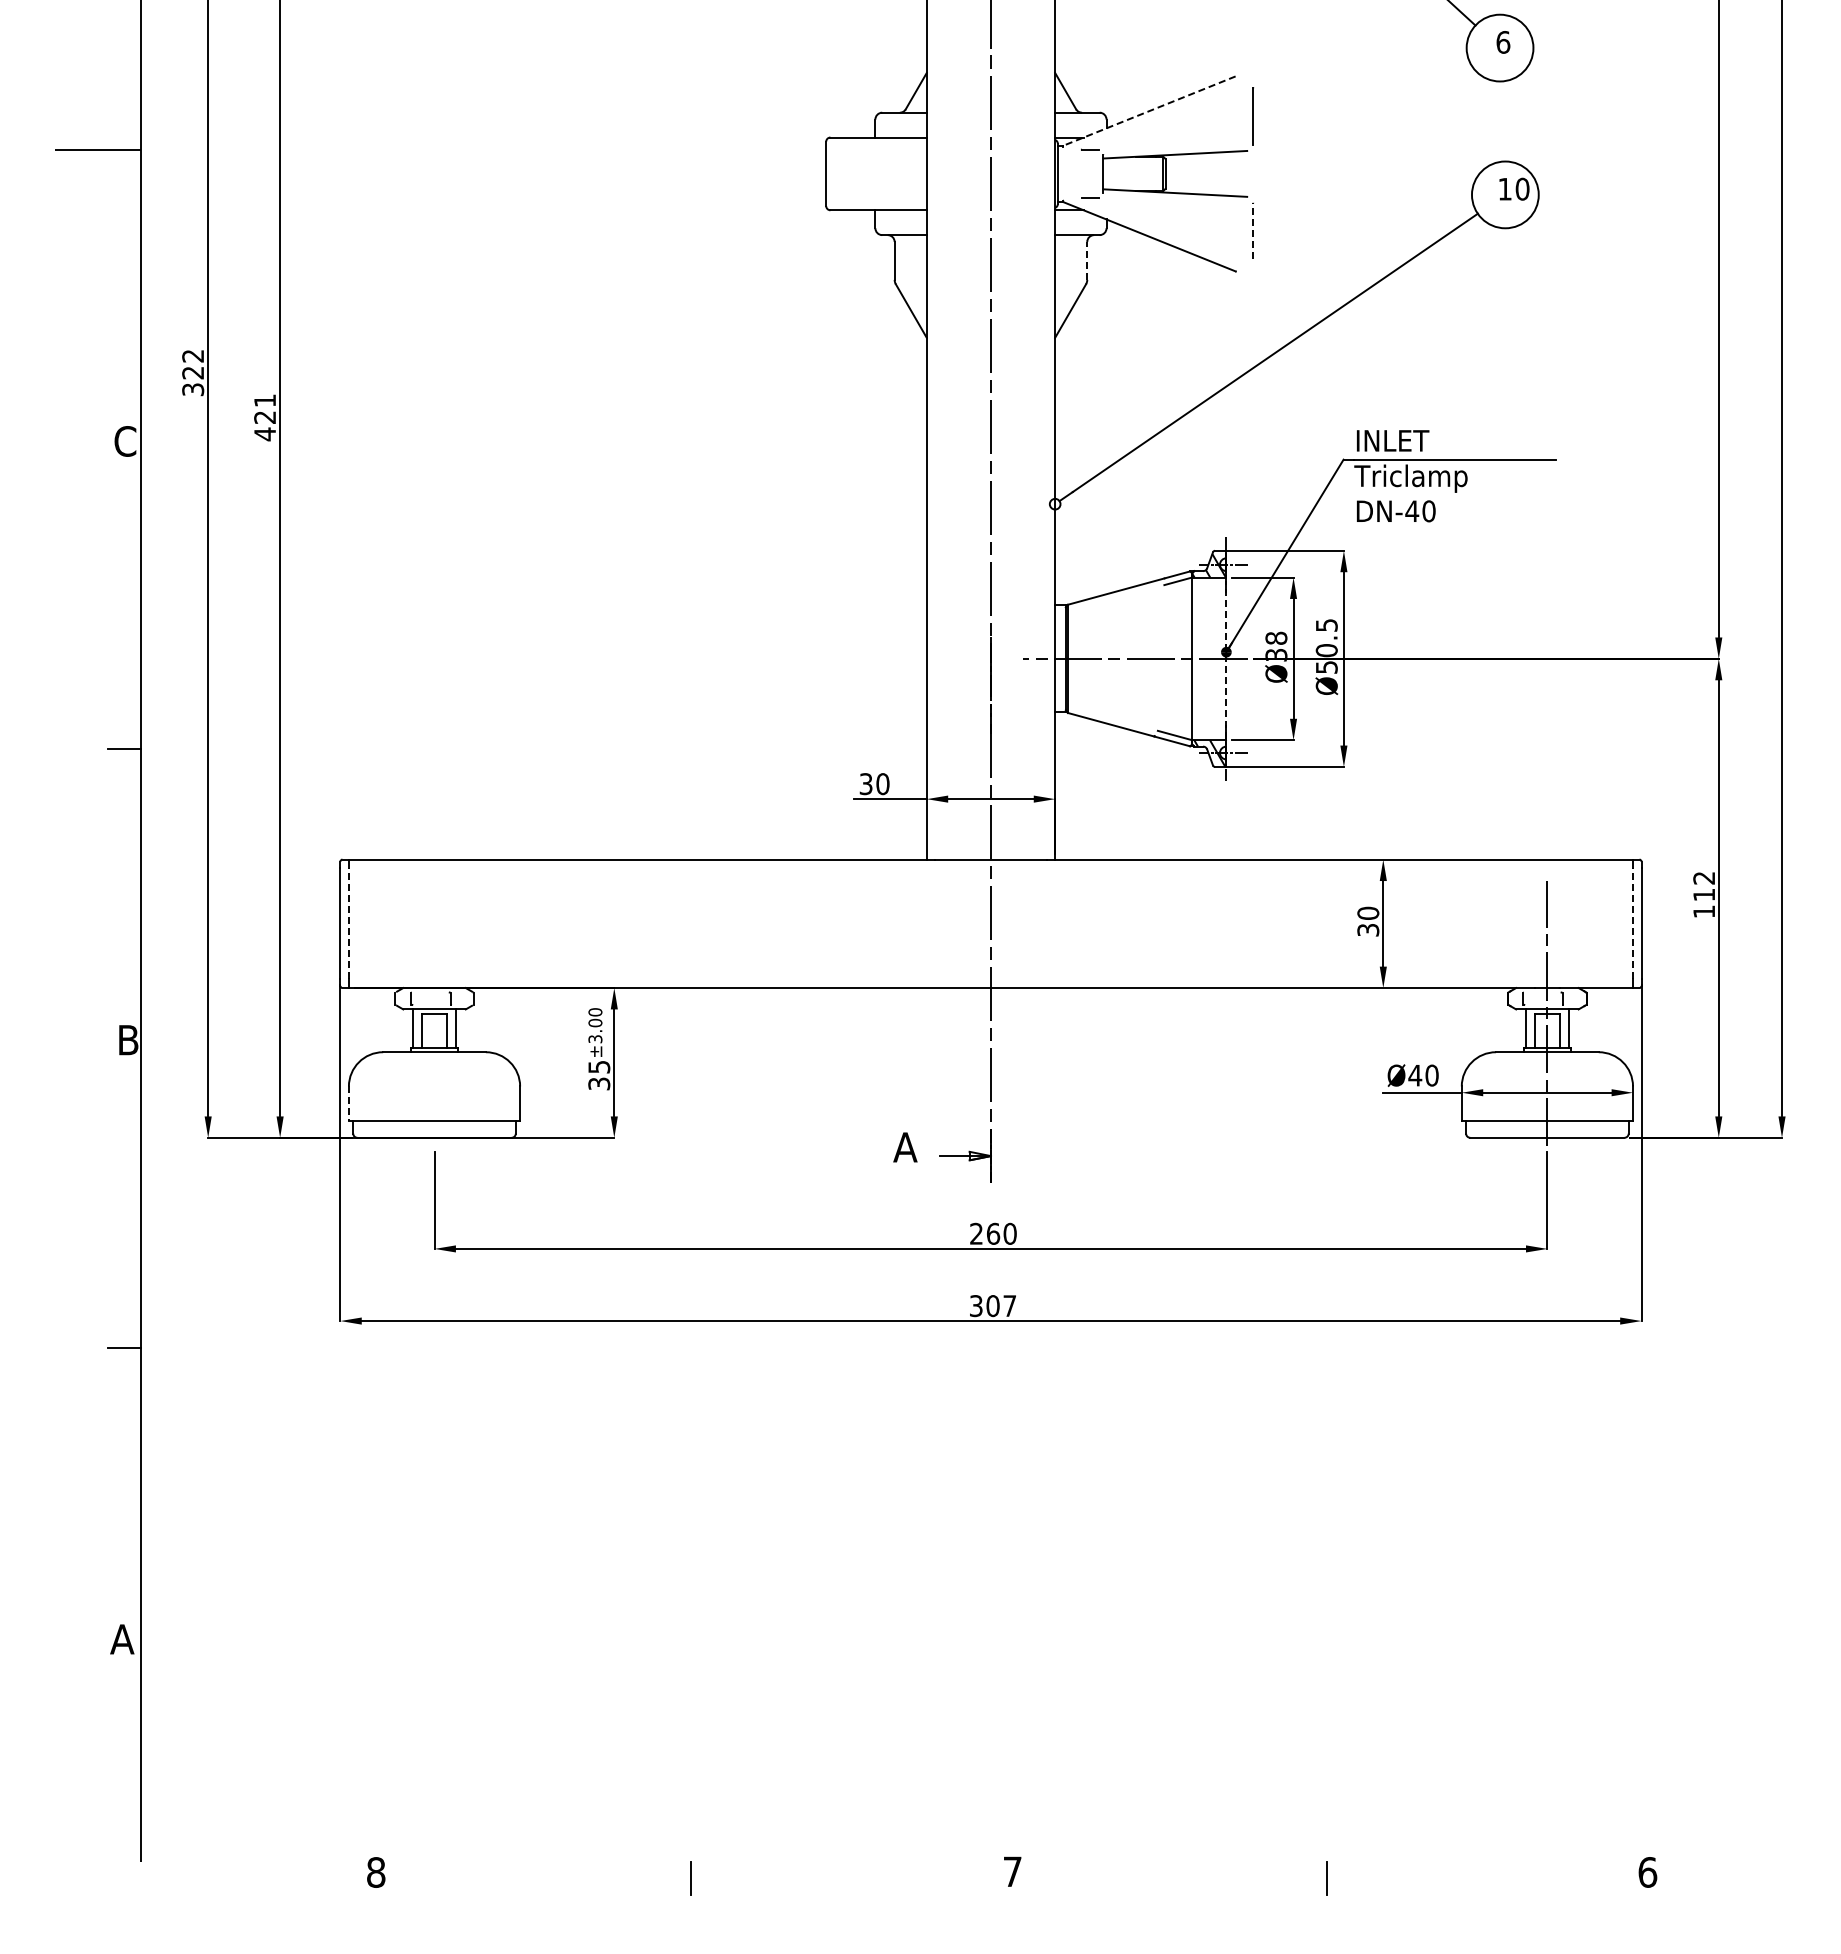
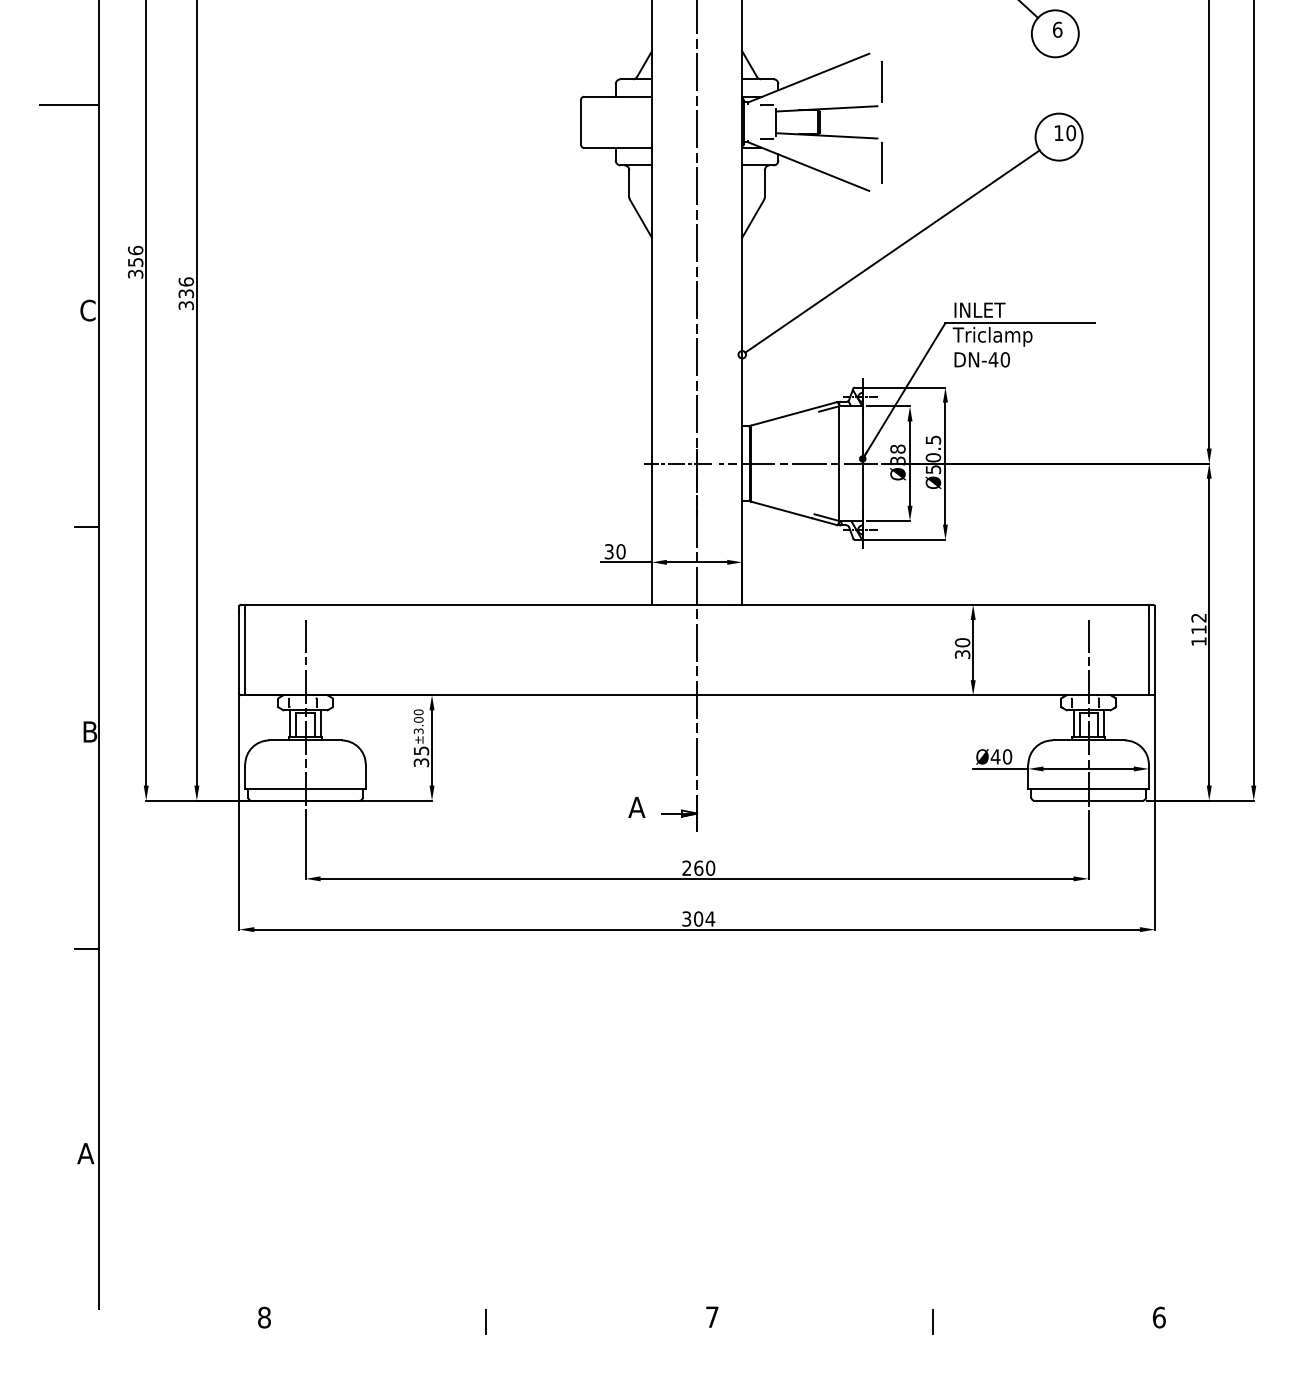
line: (1149, 111) -> (808, 78), dashed -> solid
line: (1253, 230) -> (881, 162), dashed -> solid
line: (1087, 260) -> (765, 183), dashed -> solid
text: (193, 364) -> (135, 256), 322 -> 356
text: (265, 417) -> (186, 293), 421 -> 336
line: (964, 658) -> (678, 463), added
line: (1226, 659) -> (862, 464), dashed -> solid
line: (348, 923) -> (244, 649), dashed -> solid
line: (1633, 923) -> (1149, 649), dashed -> solid
line: (434, 1013) -> (305, 713), added
line: (348, 1104) -> (244, 777), dashed -> solid
text: (1009, 1305) -> (710, 918), 307 -> 304

